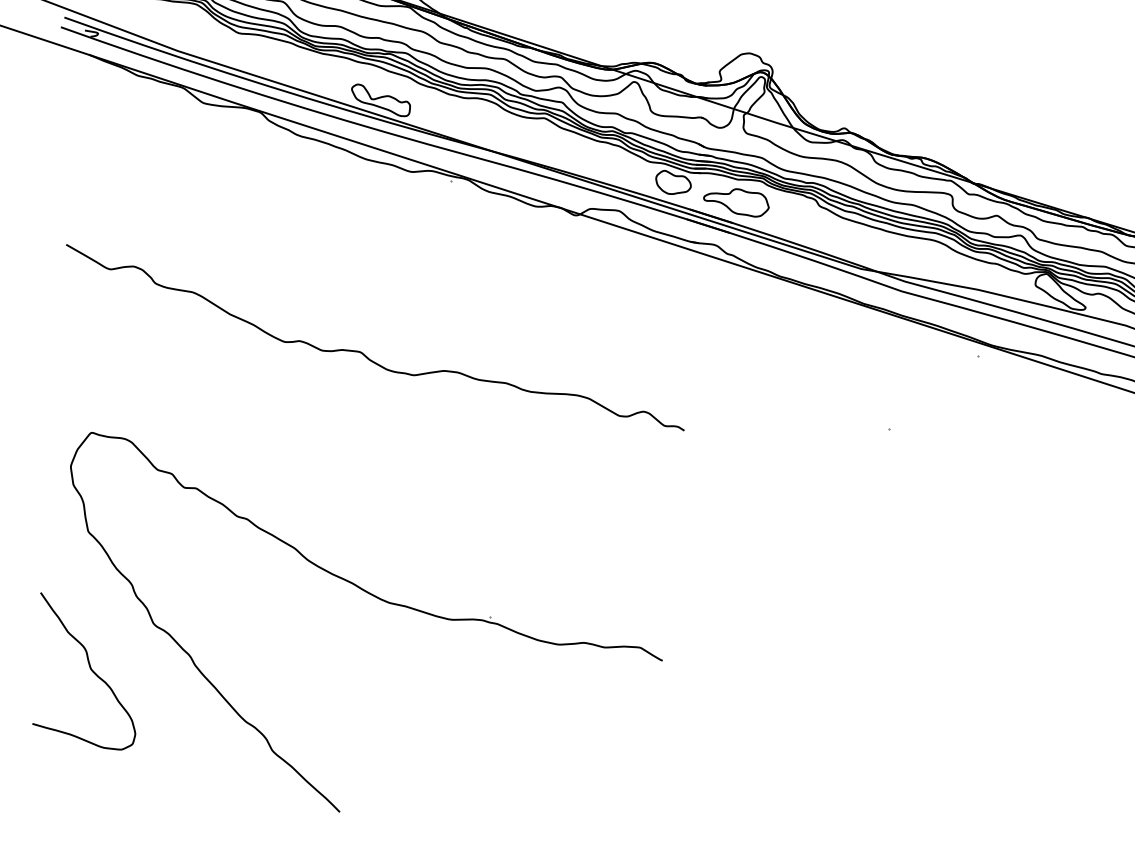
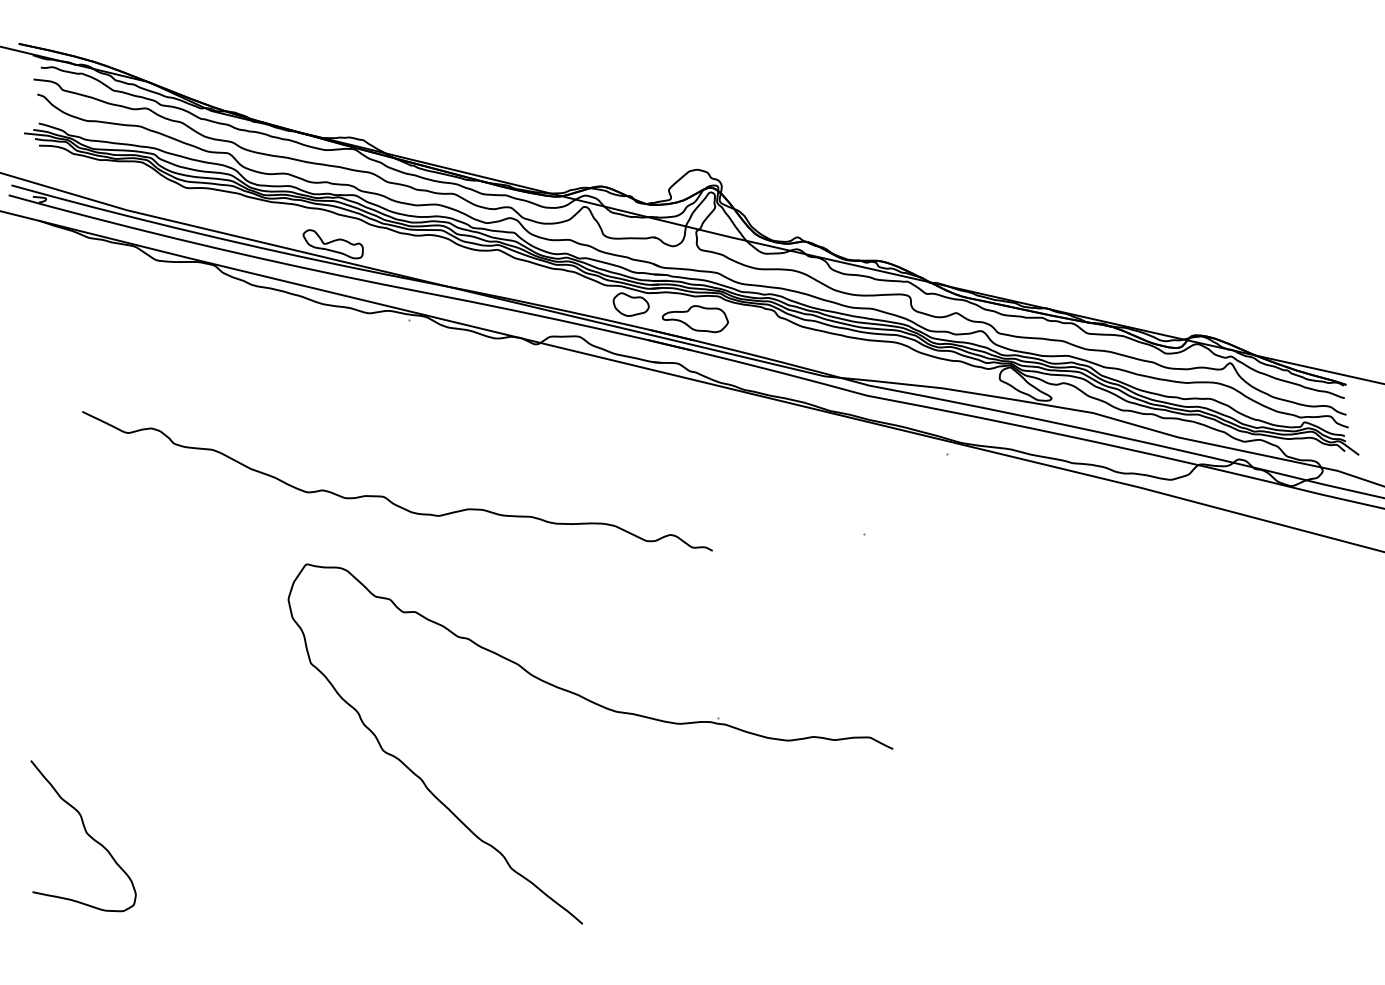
curve: (362, 351) -> (385, 496), moved
part: (379, 599) -> (606, 709), moved

